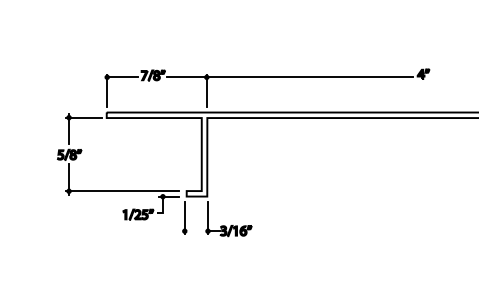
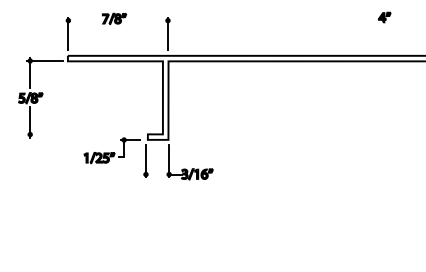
line: (122, 77) -> (83, 20), removed
line: (289, 77) -> (250, 20), removed
line: (121, 191) -> (82, 134), removed

